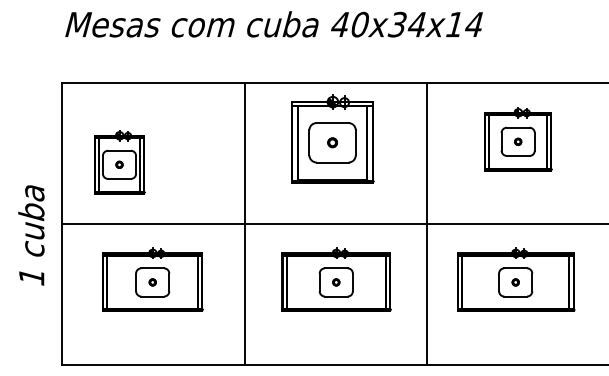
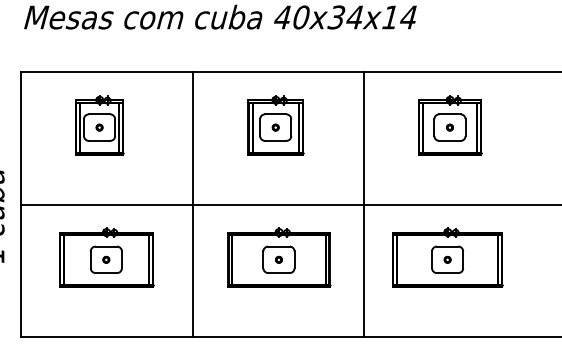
part: (333, 139) -> (276, 125), size x0.71
part: (119, 162) -> (99, 125), moved

